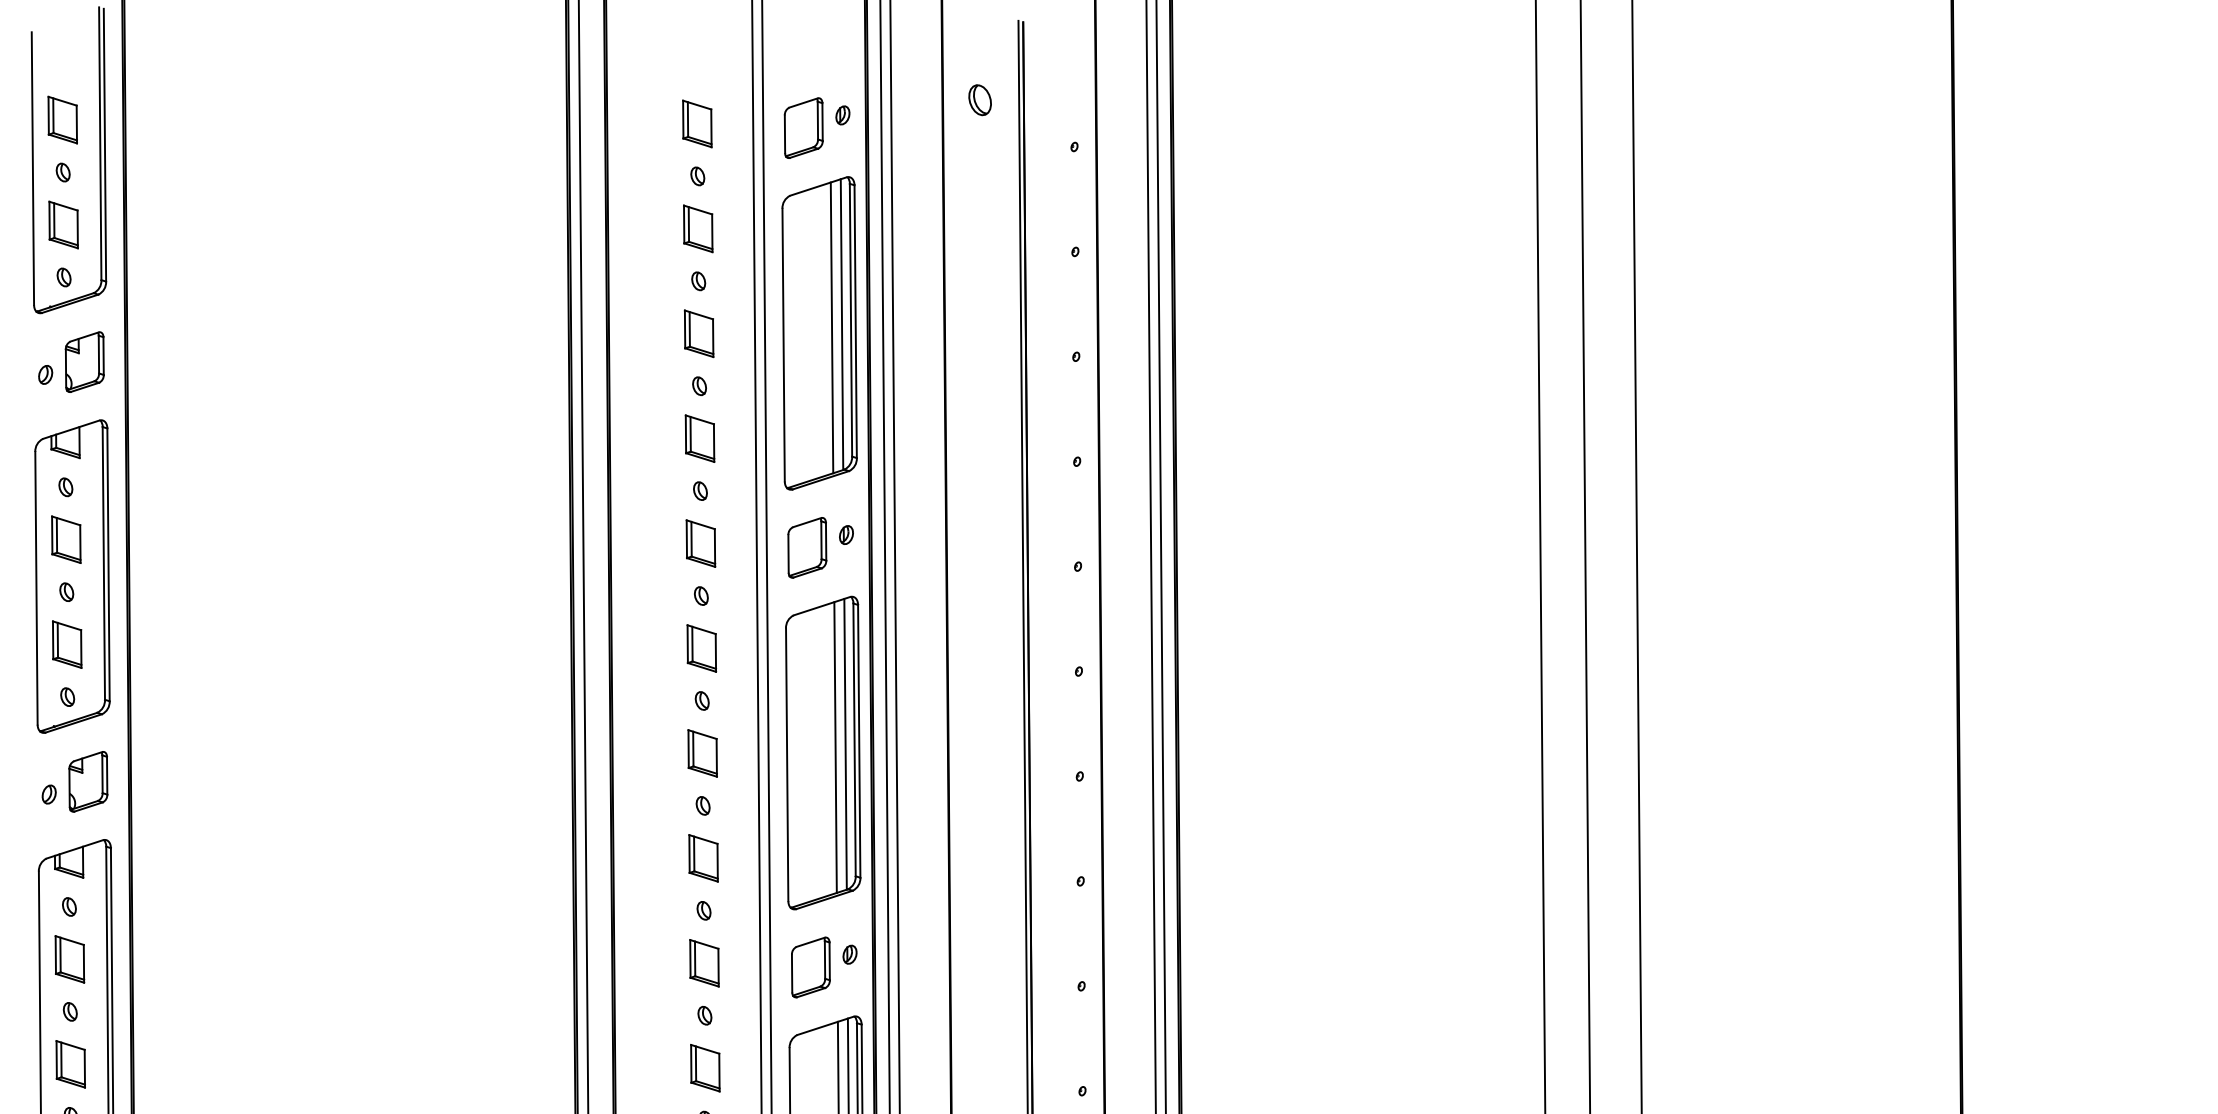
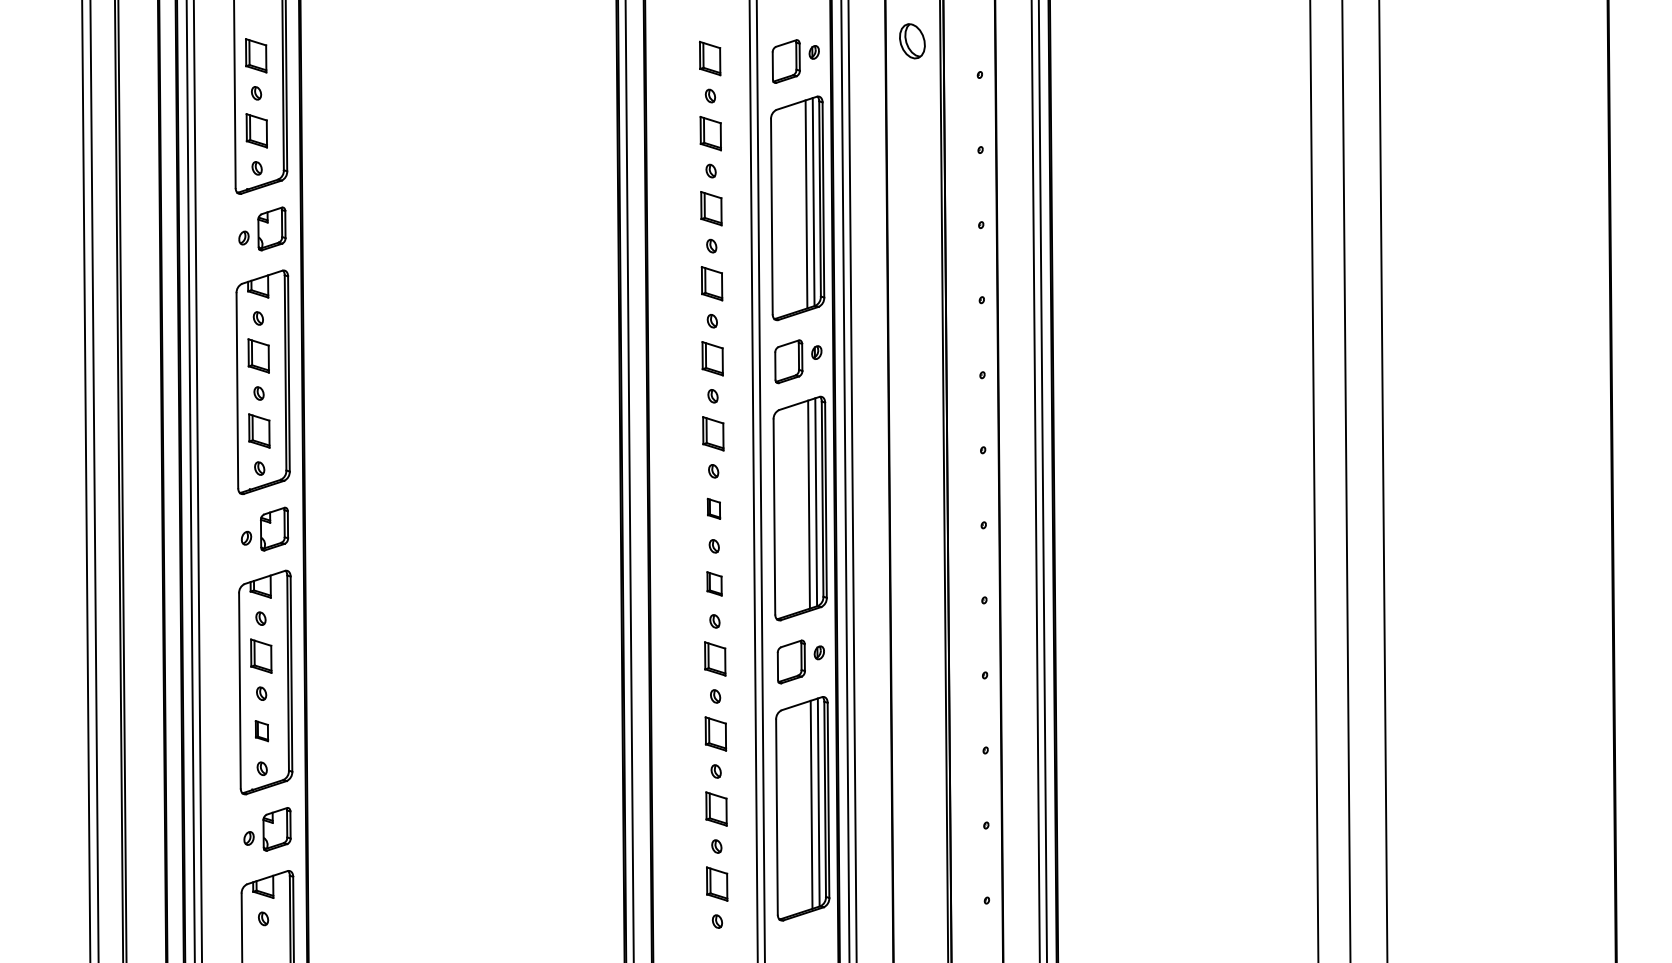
part: (980, 100) -> (912, 41), size x1.6
part: (702, 752) -> (713, 508), size x0.6
part: (703, 857) -> (714, 583), size x0.7
part: (70, 1063) -> (261, 730), size x0.6

